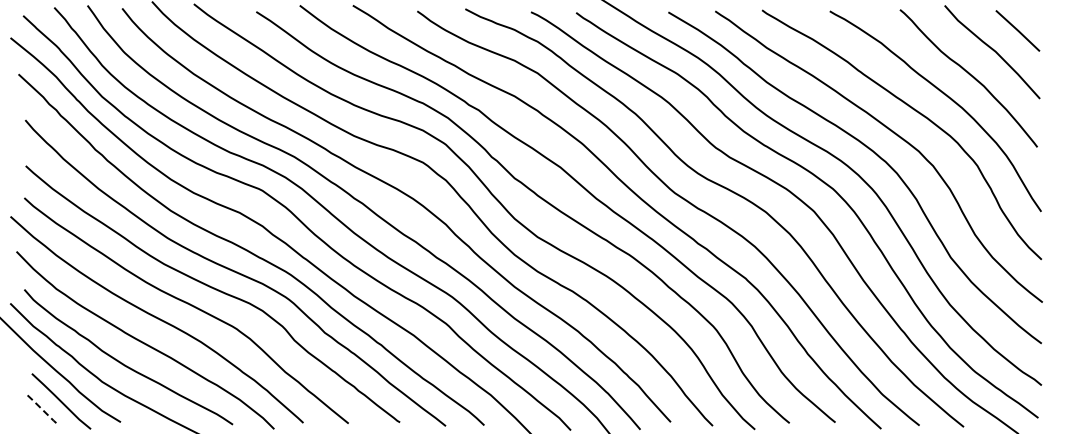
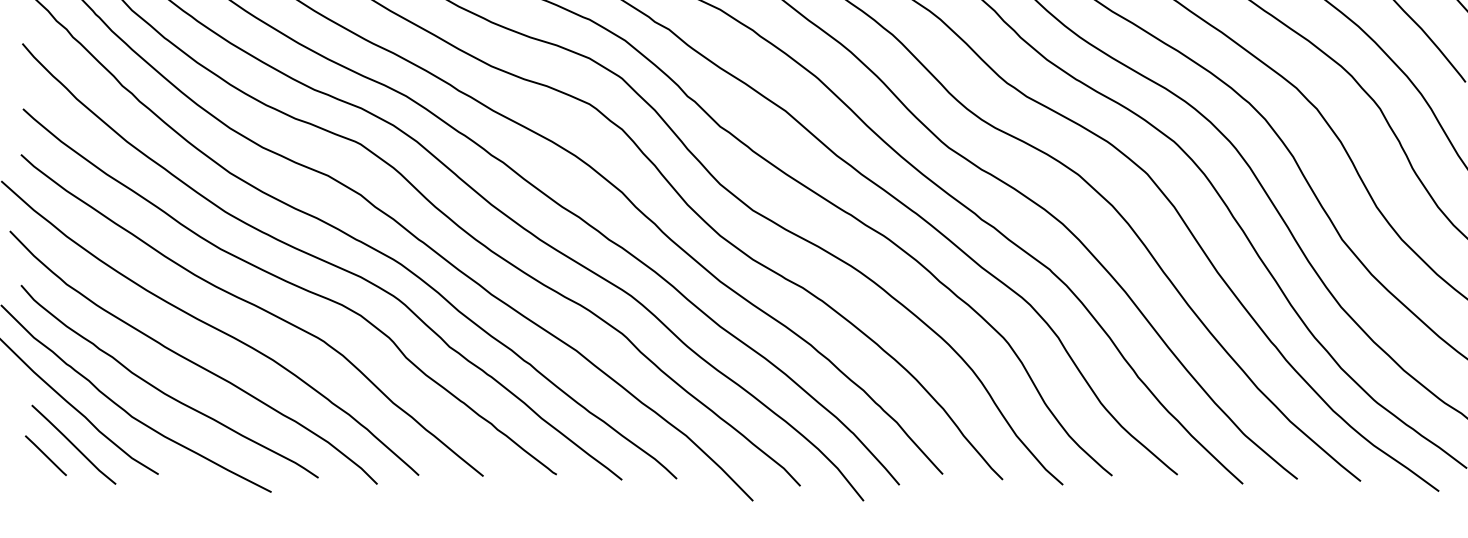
line: (41, 409) -> (45, 456), dashed -> solid

